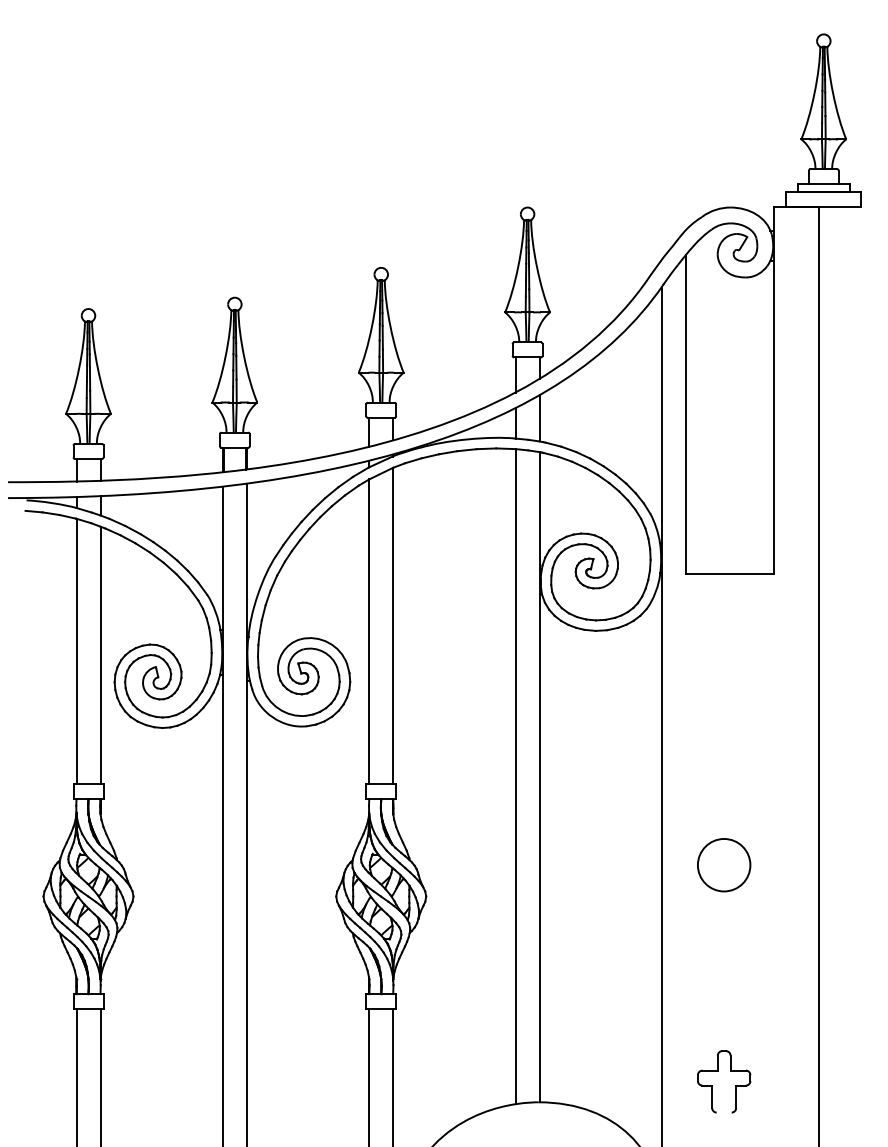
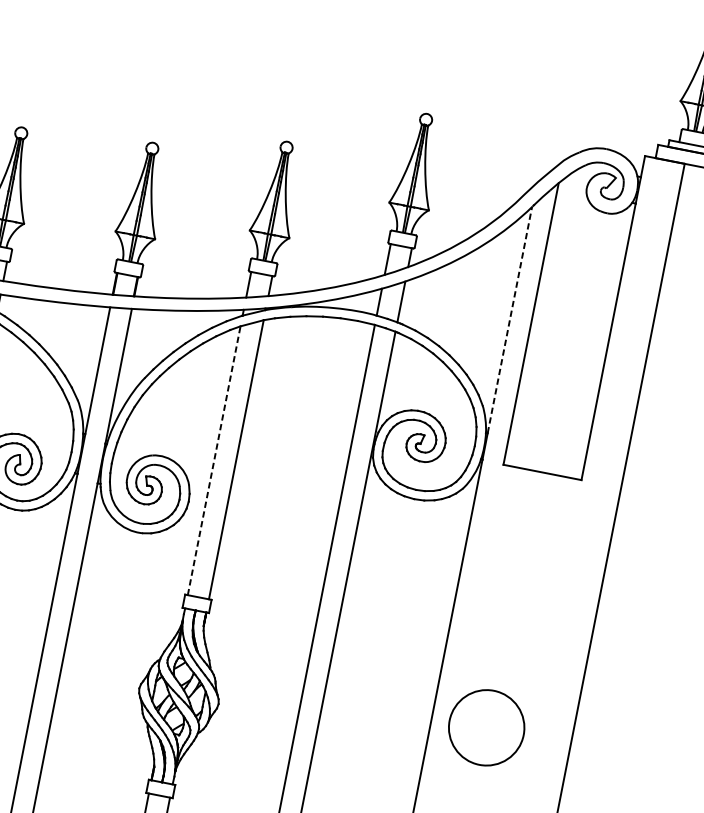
line: (661, 414) -> (509, 319), solid -> dashed
line: (369, 631) -> (214, 460), solid -> dashed
circle: (724, 865) -> (487, 728), size x1.6

